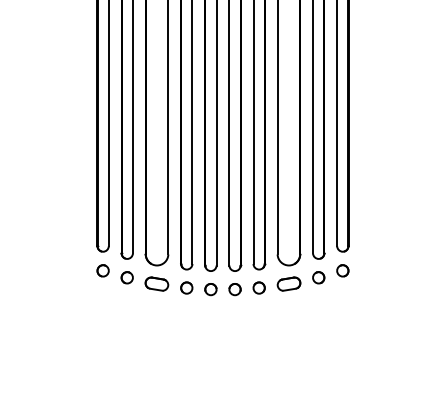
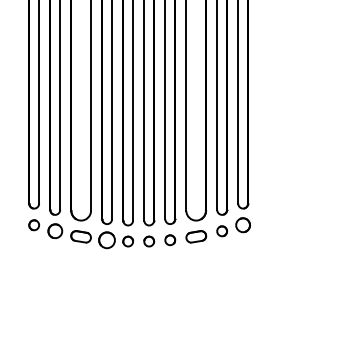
part: (342, 270) -> (242, 224), size x1.4
part: (126, 277) -> (54, 231), size x1.4
part: (186, 287) -> (106, 239), size x1.6

